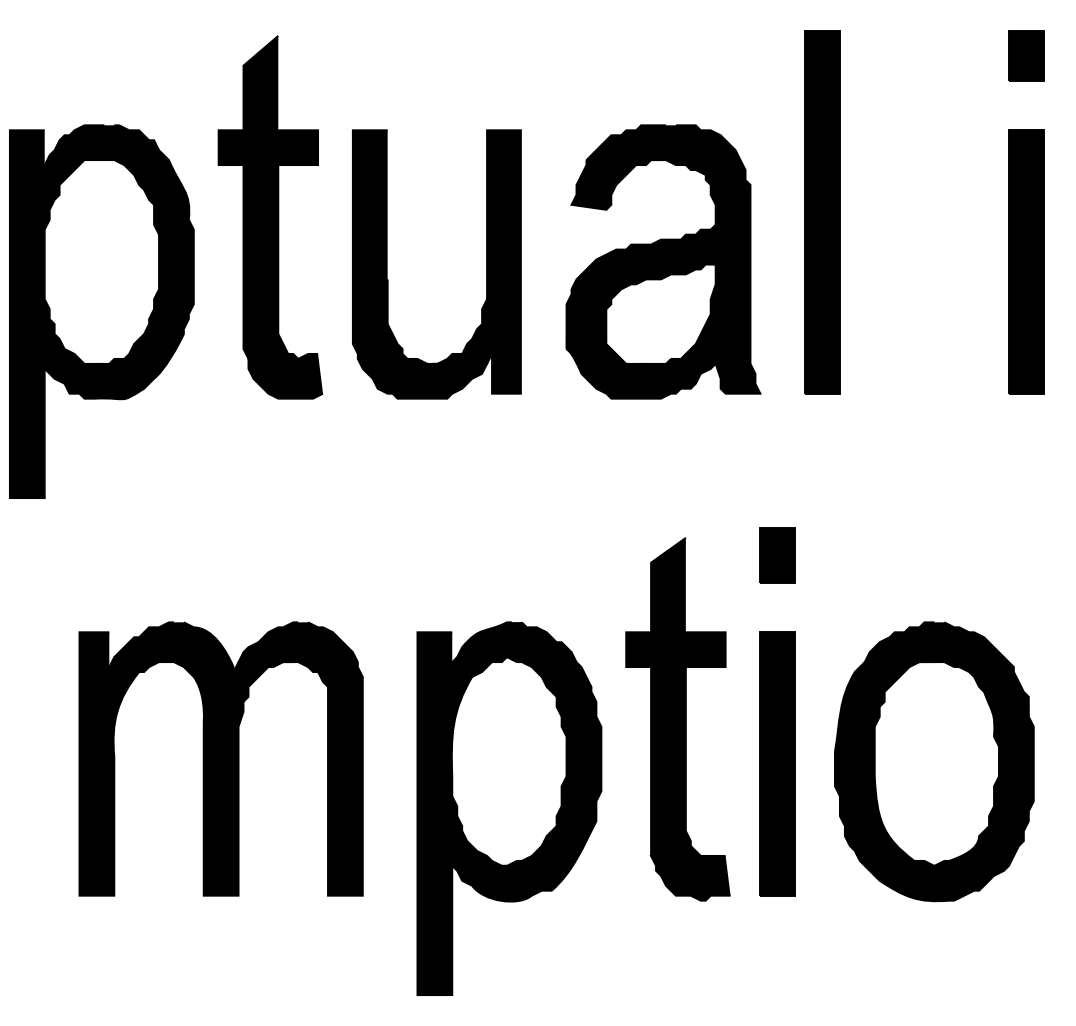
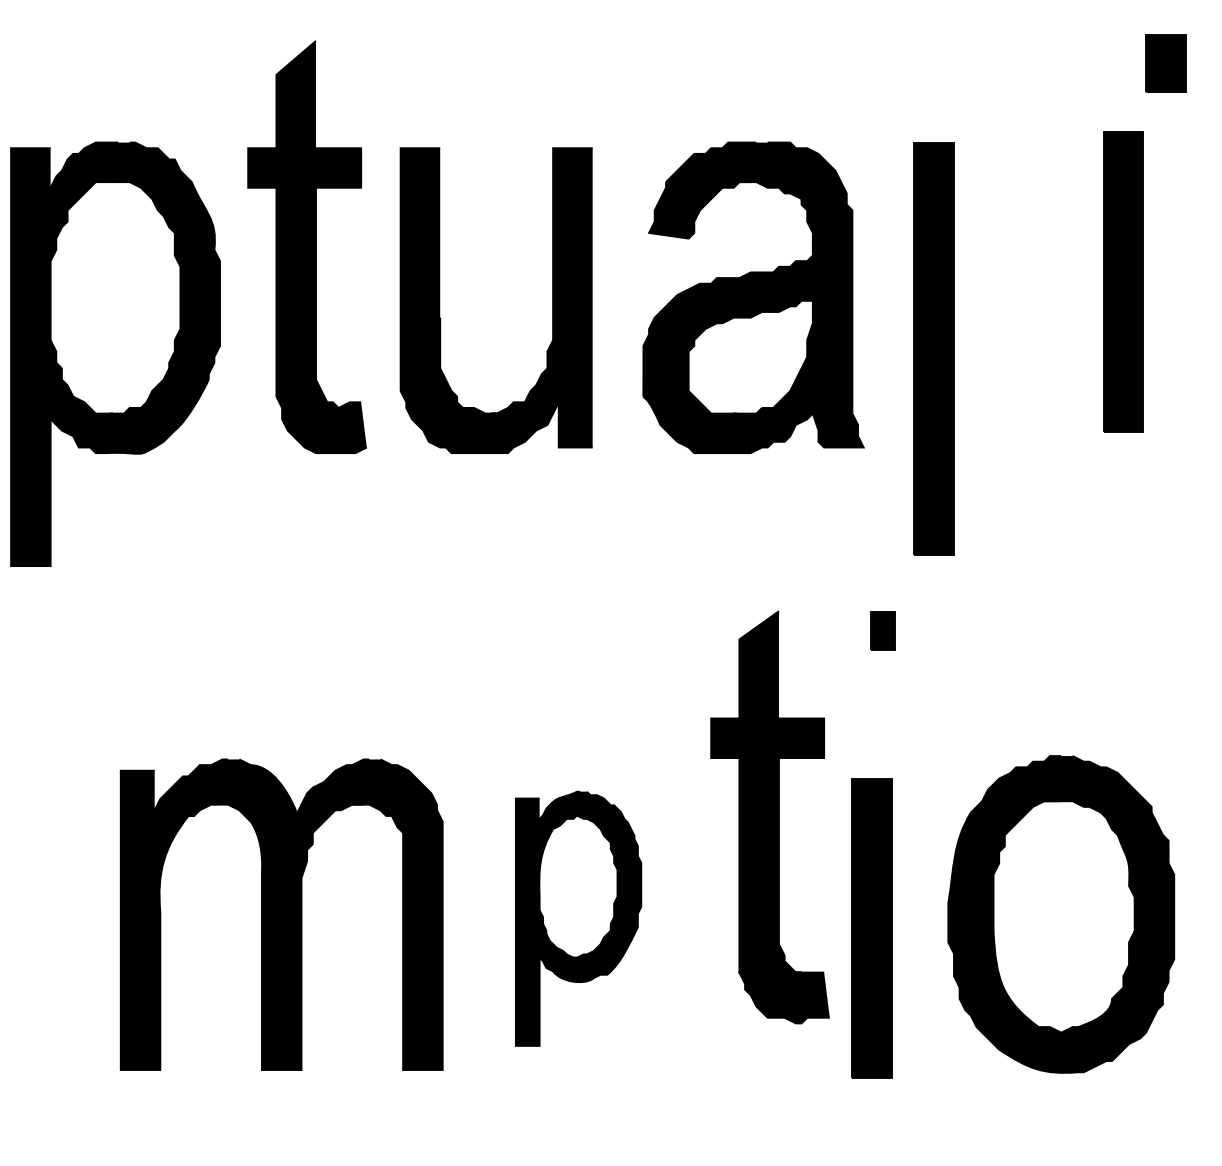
part: (822, 212) -> (934, 349), moved
part: (1026, 261) -> (1123, 281), moved
part: (777, 555) -> (883, 631), size x0.6
part: (220, 758) -> (280, 914), moved
part: (934, 761) -> (1061, 914), moved
part: (777, 763) -> (871, 927), moved
part: (509, 808) -> (578, 918), size x0.6

